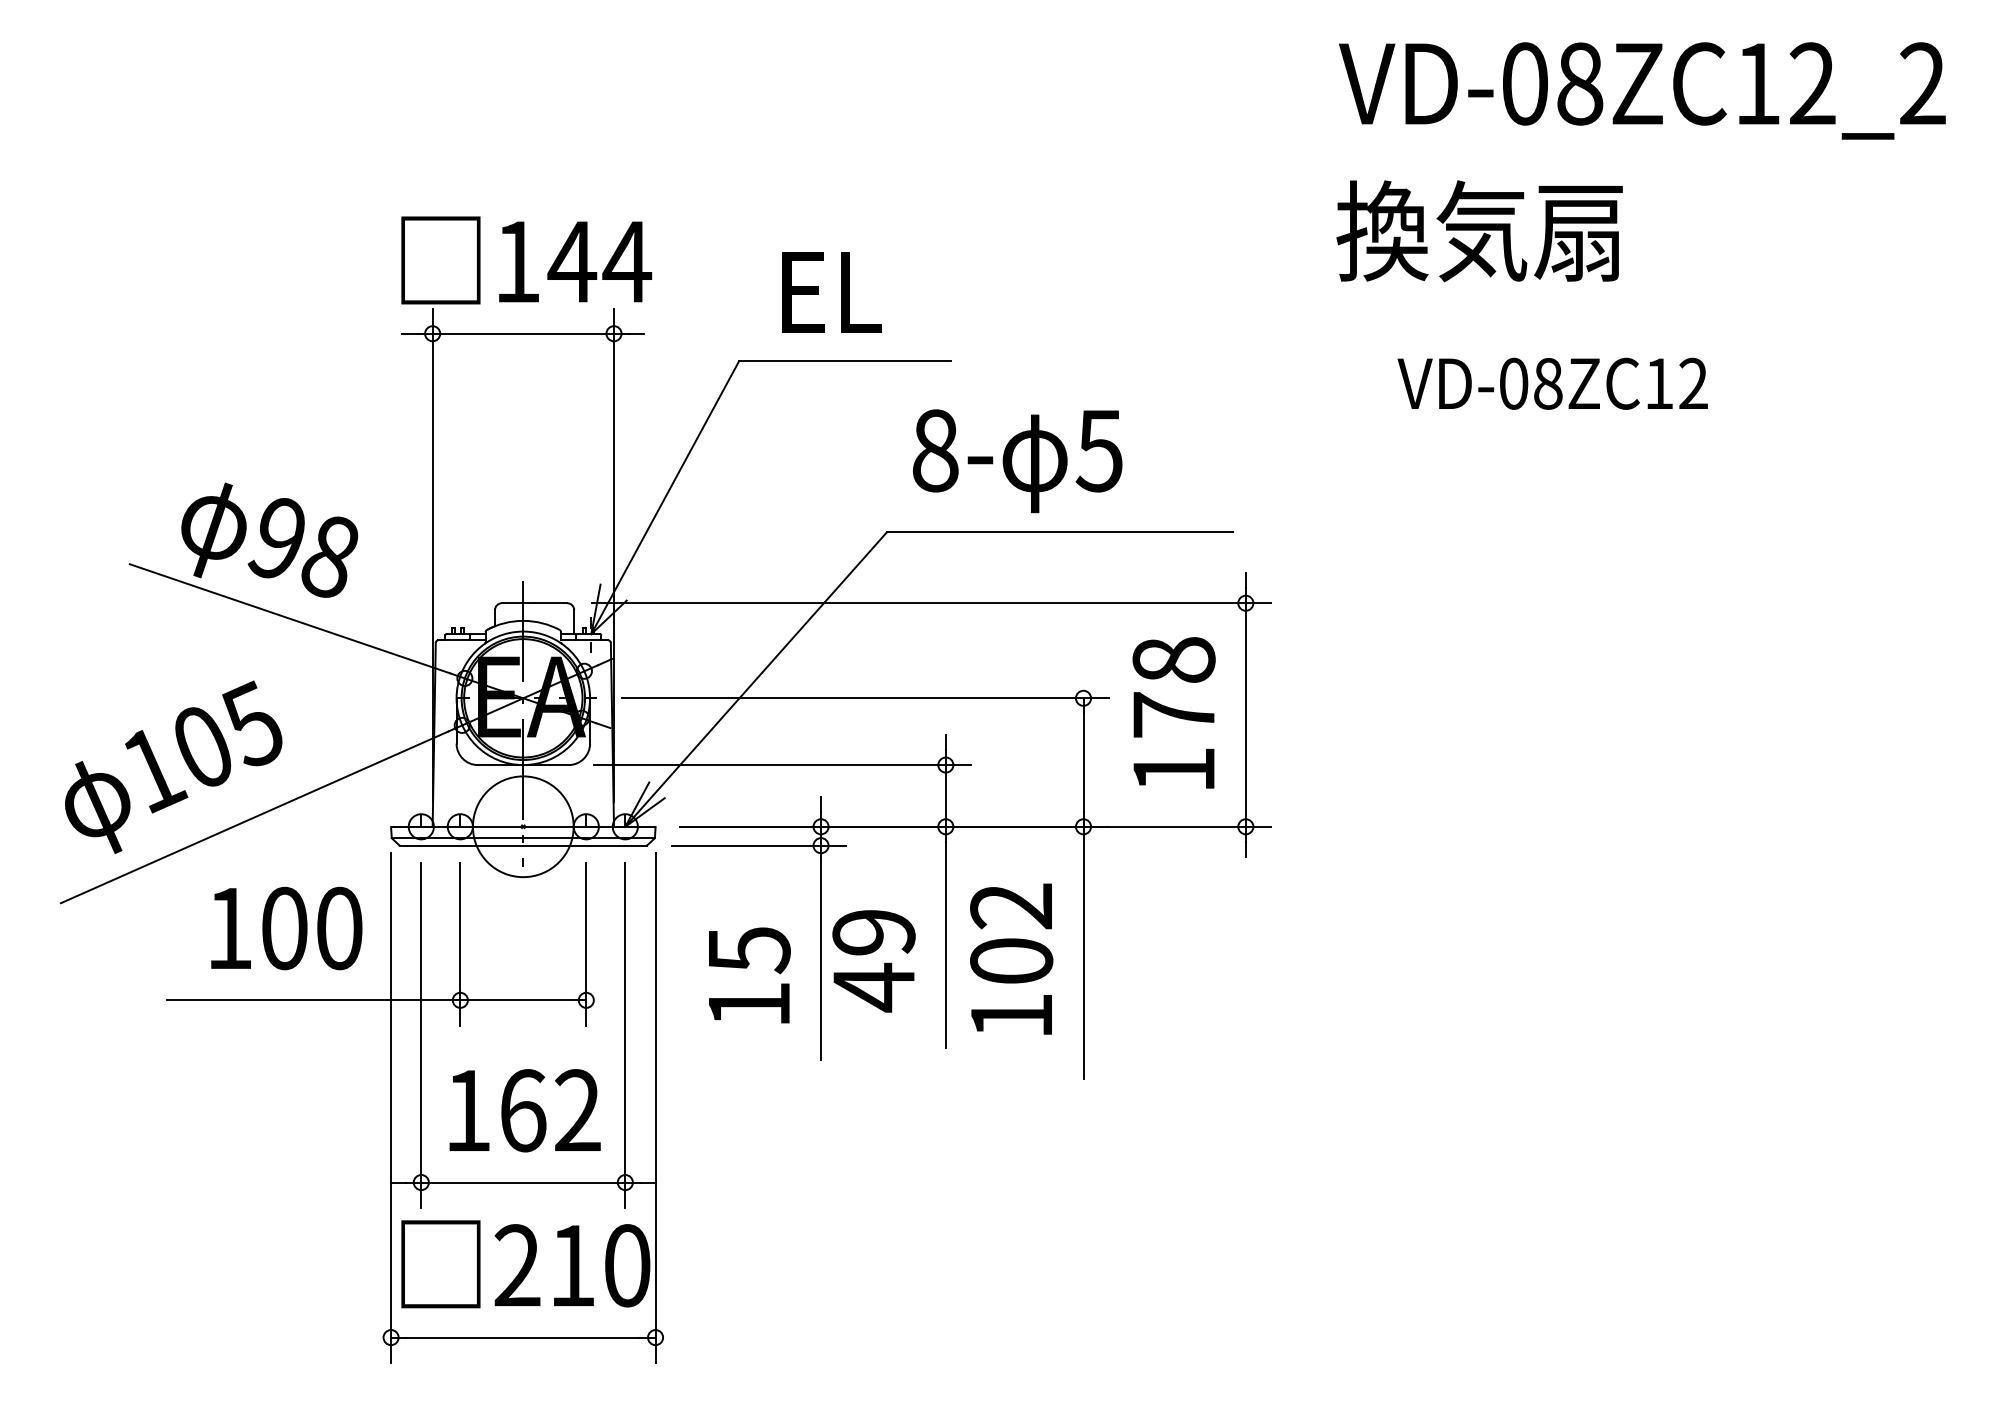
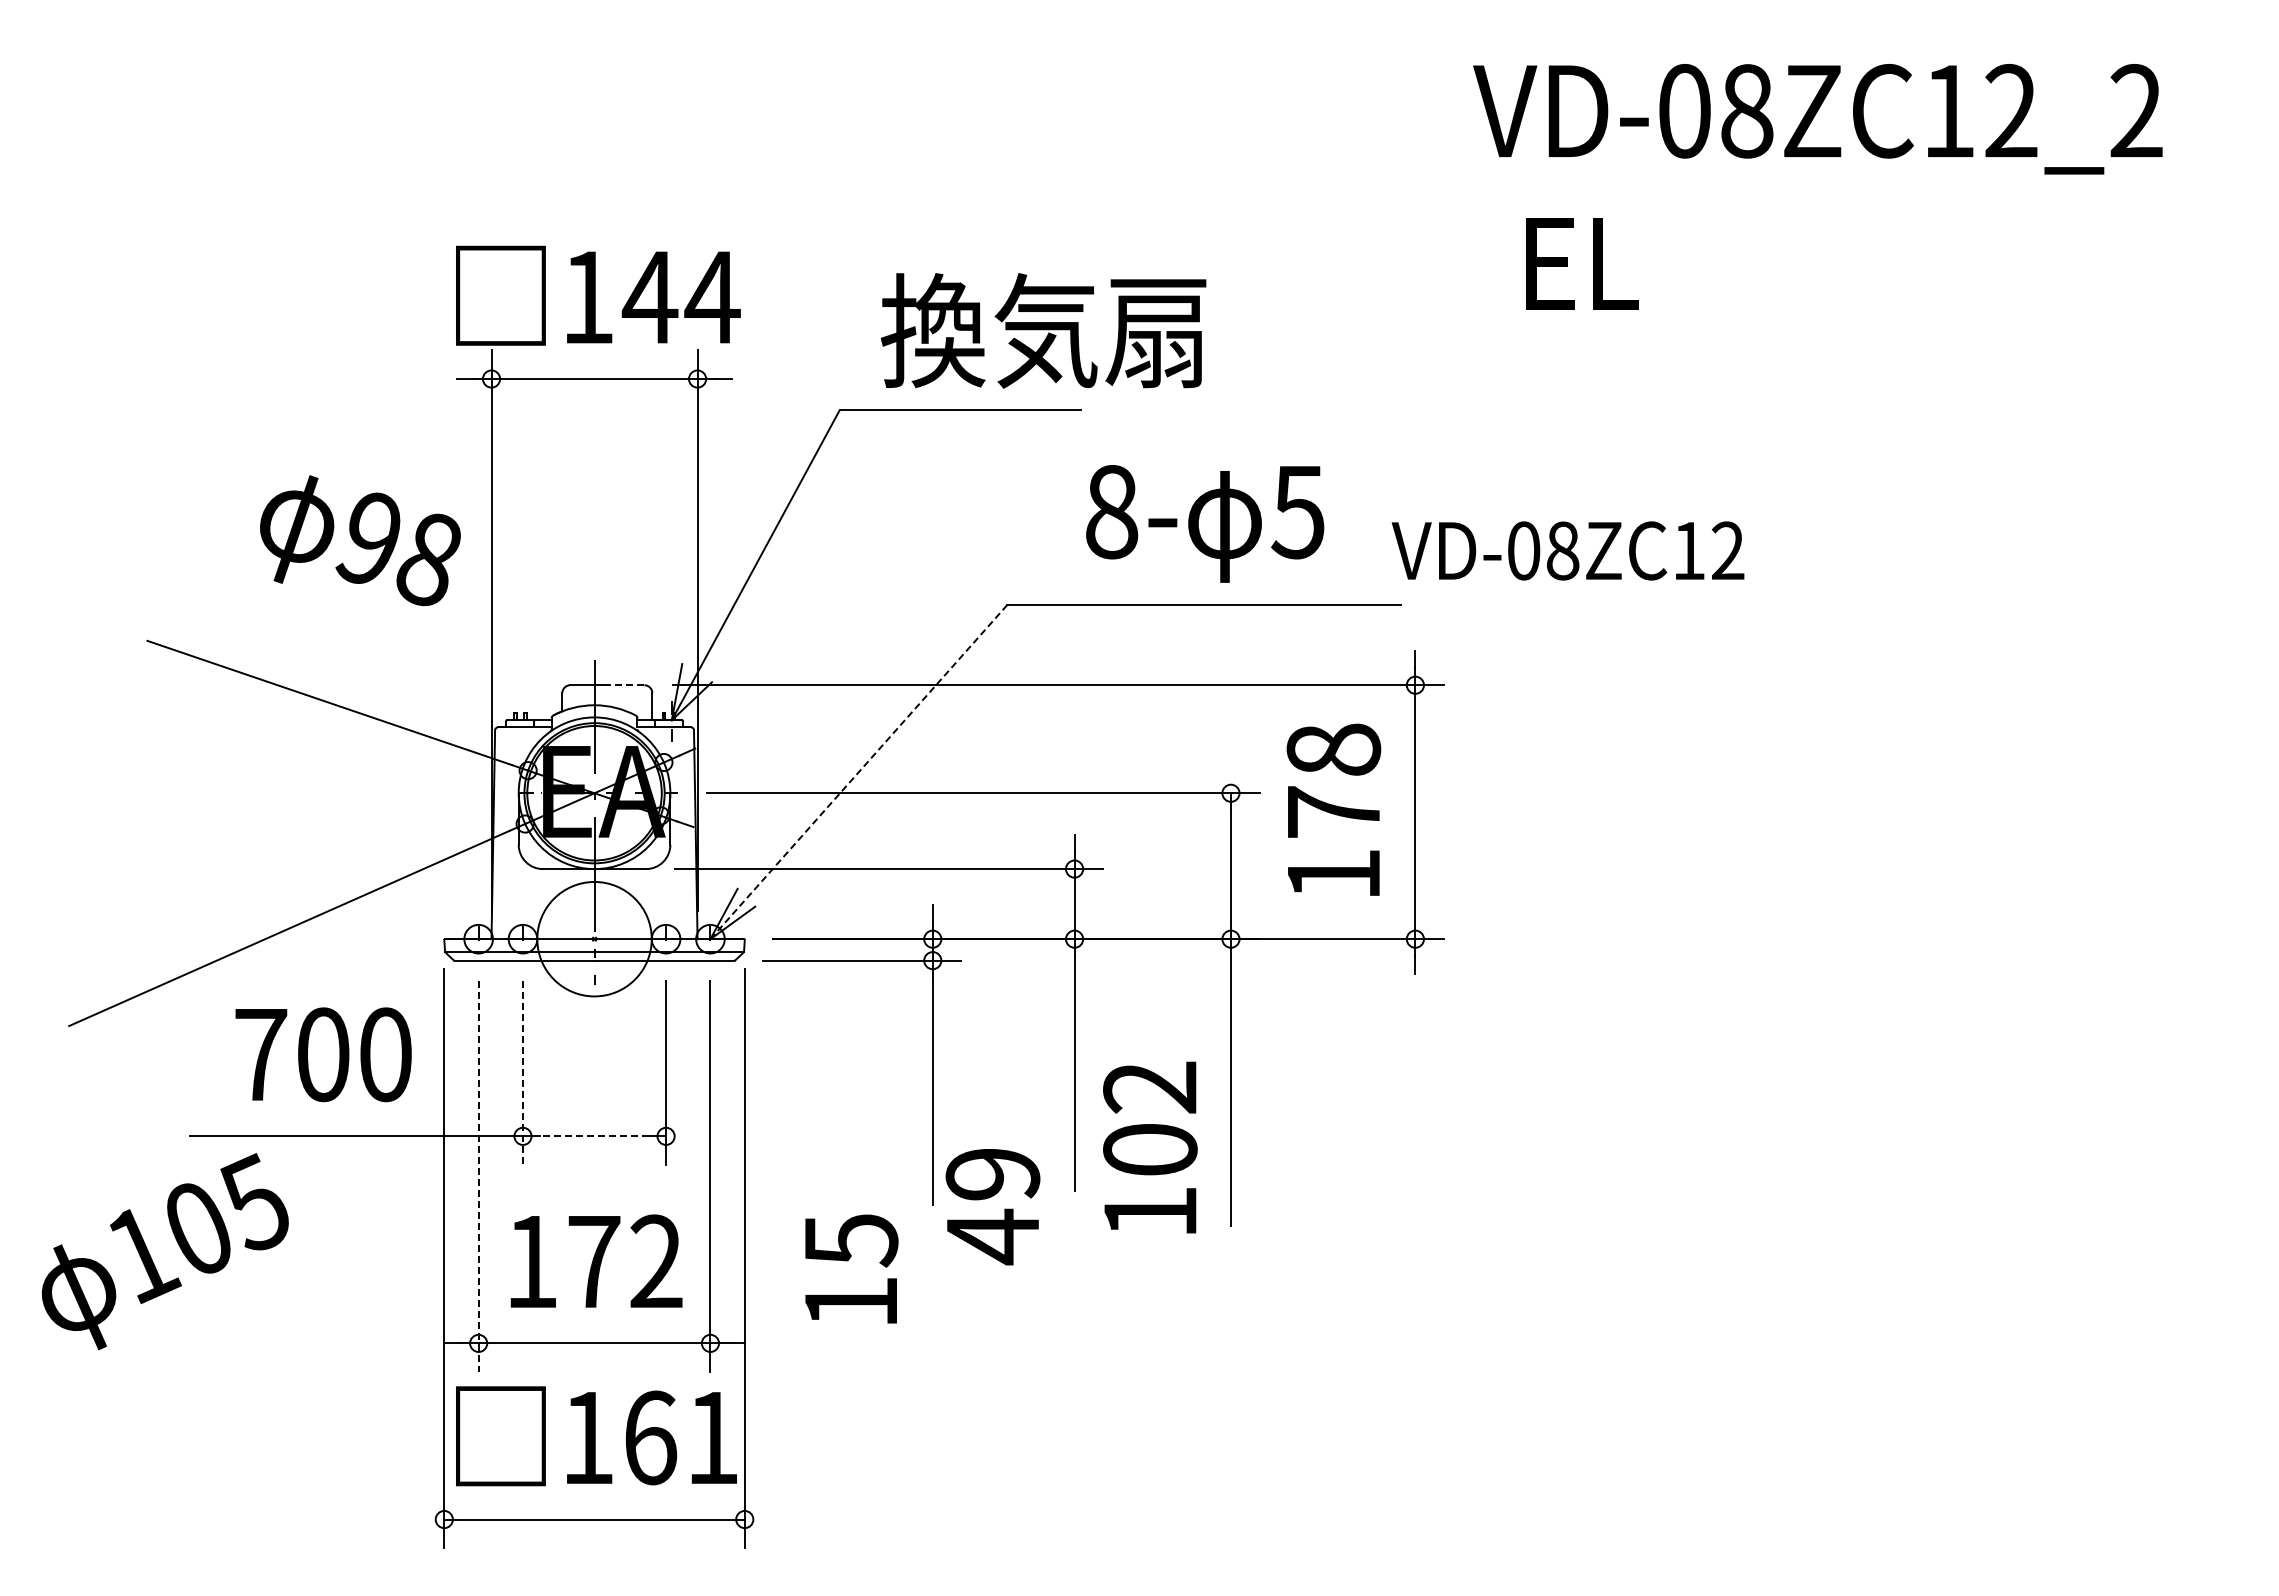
text: (1642, 91) -> (1817, 119), moved
text: (1479, 231) -> (1680, 262), 換気扇 -> EL
text: (918, 291) -> (1043, 330), EL -> 換気扇
text: (1552, 383) -> (1567, 550), moved
text: (1017, 460) -> (1205, 523), moved
text: (269, 540) -> (360, 540), moved
line: (550, 603) -> (625, 685), solid -> dashed
line: (755, 680) -> (858, 772), solid -> dashed
text: (172, 767) -> (164, 1251), moved
text: (230, 928) -> (261, 1054), 100 -> 700
line: (460, 944) -> (523, 1073), solid -> dashed
text: (1011, 959) -> (1150, 1147), moved
text: (873, 961) -> (992, 1207), moved
text: (749, 974) -> (851, 1268), moved
line: (523, 1000) -> (594, 1136), solid -> dashed
line: (421, 1035) -> (478, 1176), solid -> dashed
text: (523, 1110) -> (594, 1261), 162 -> 172
text: (572, 1265) -> (650, 1437), 210 -> 161

